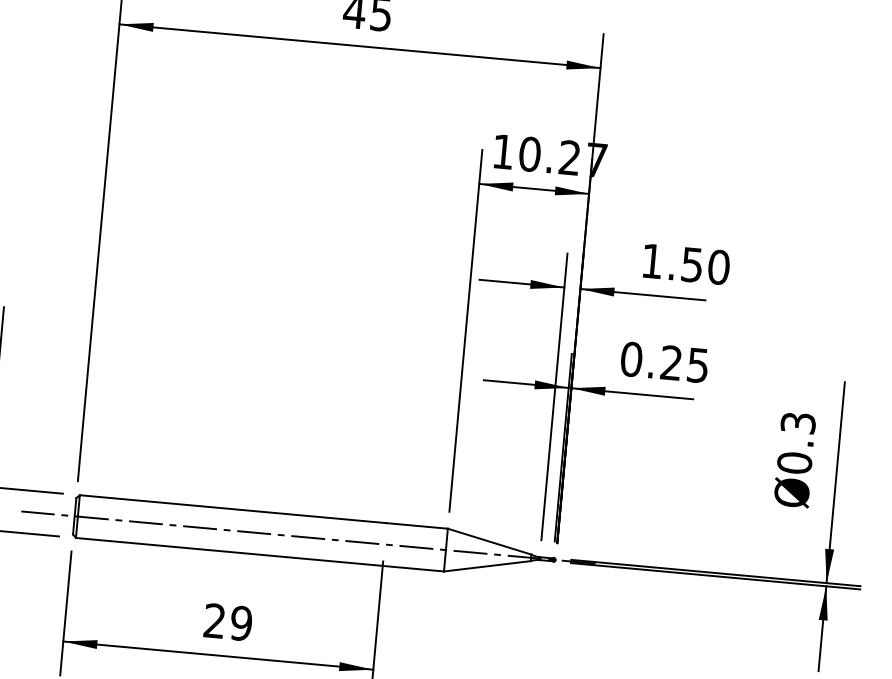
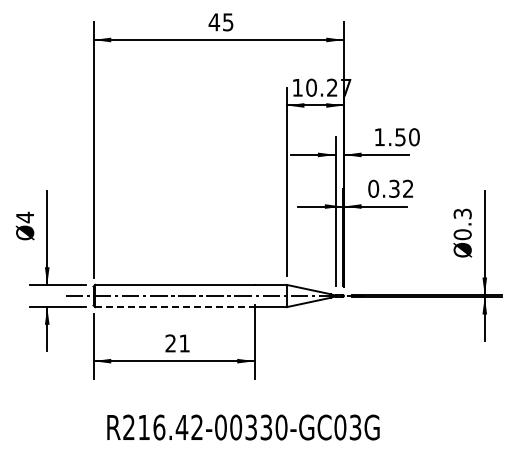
text: (685, 363) -> (401, 188), 0.25 -> 0.32
line: (230, 552) -> (175, 307), solid -> dashed
text: (241, 623) -> (184, 343), 29 -> 21

